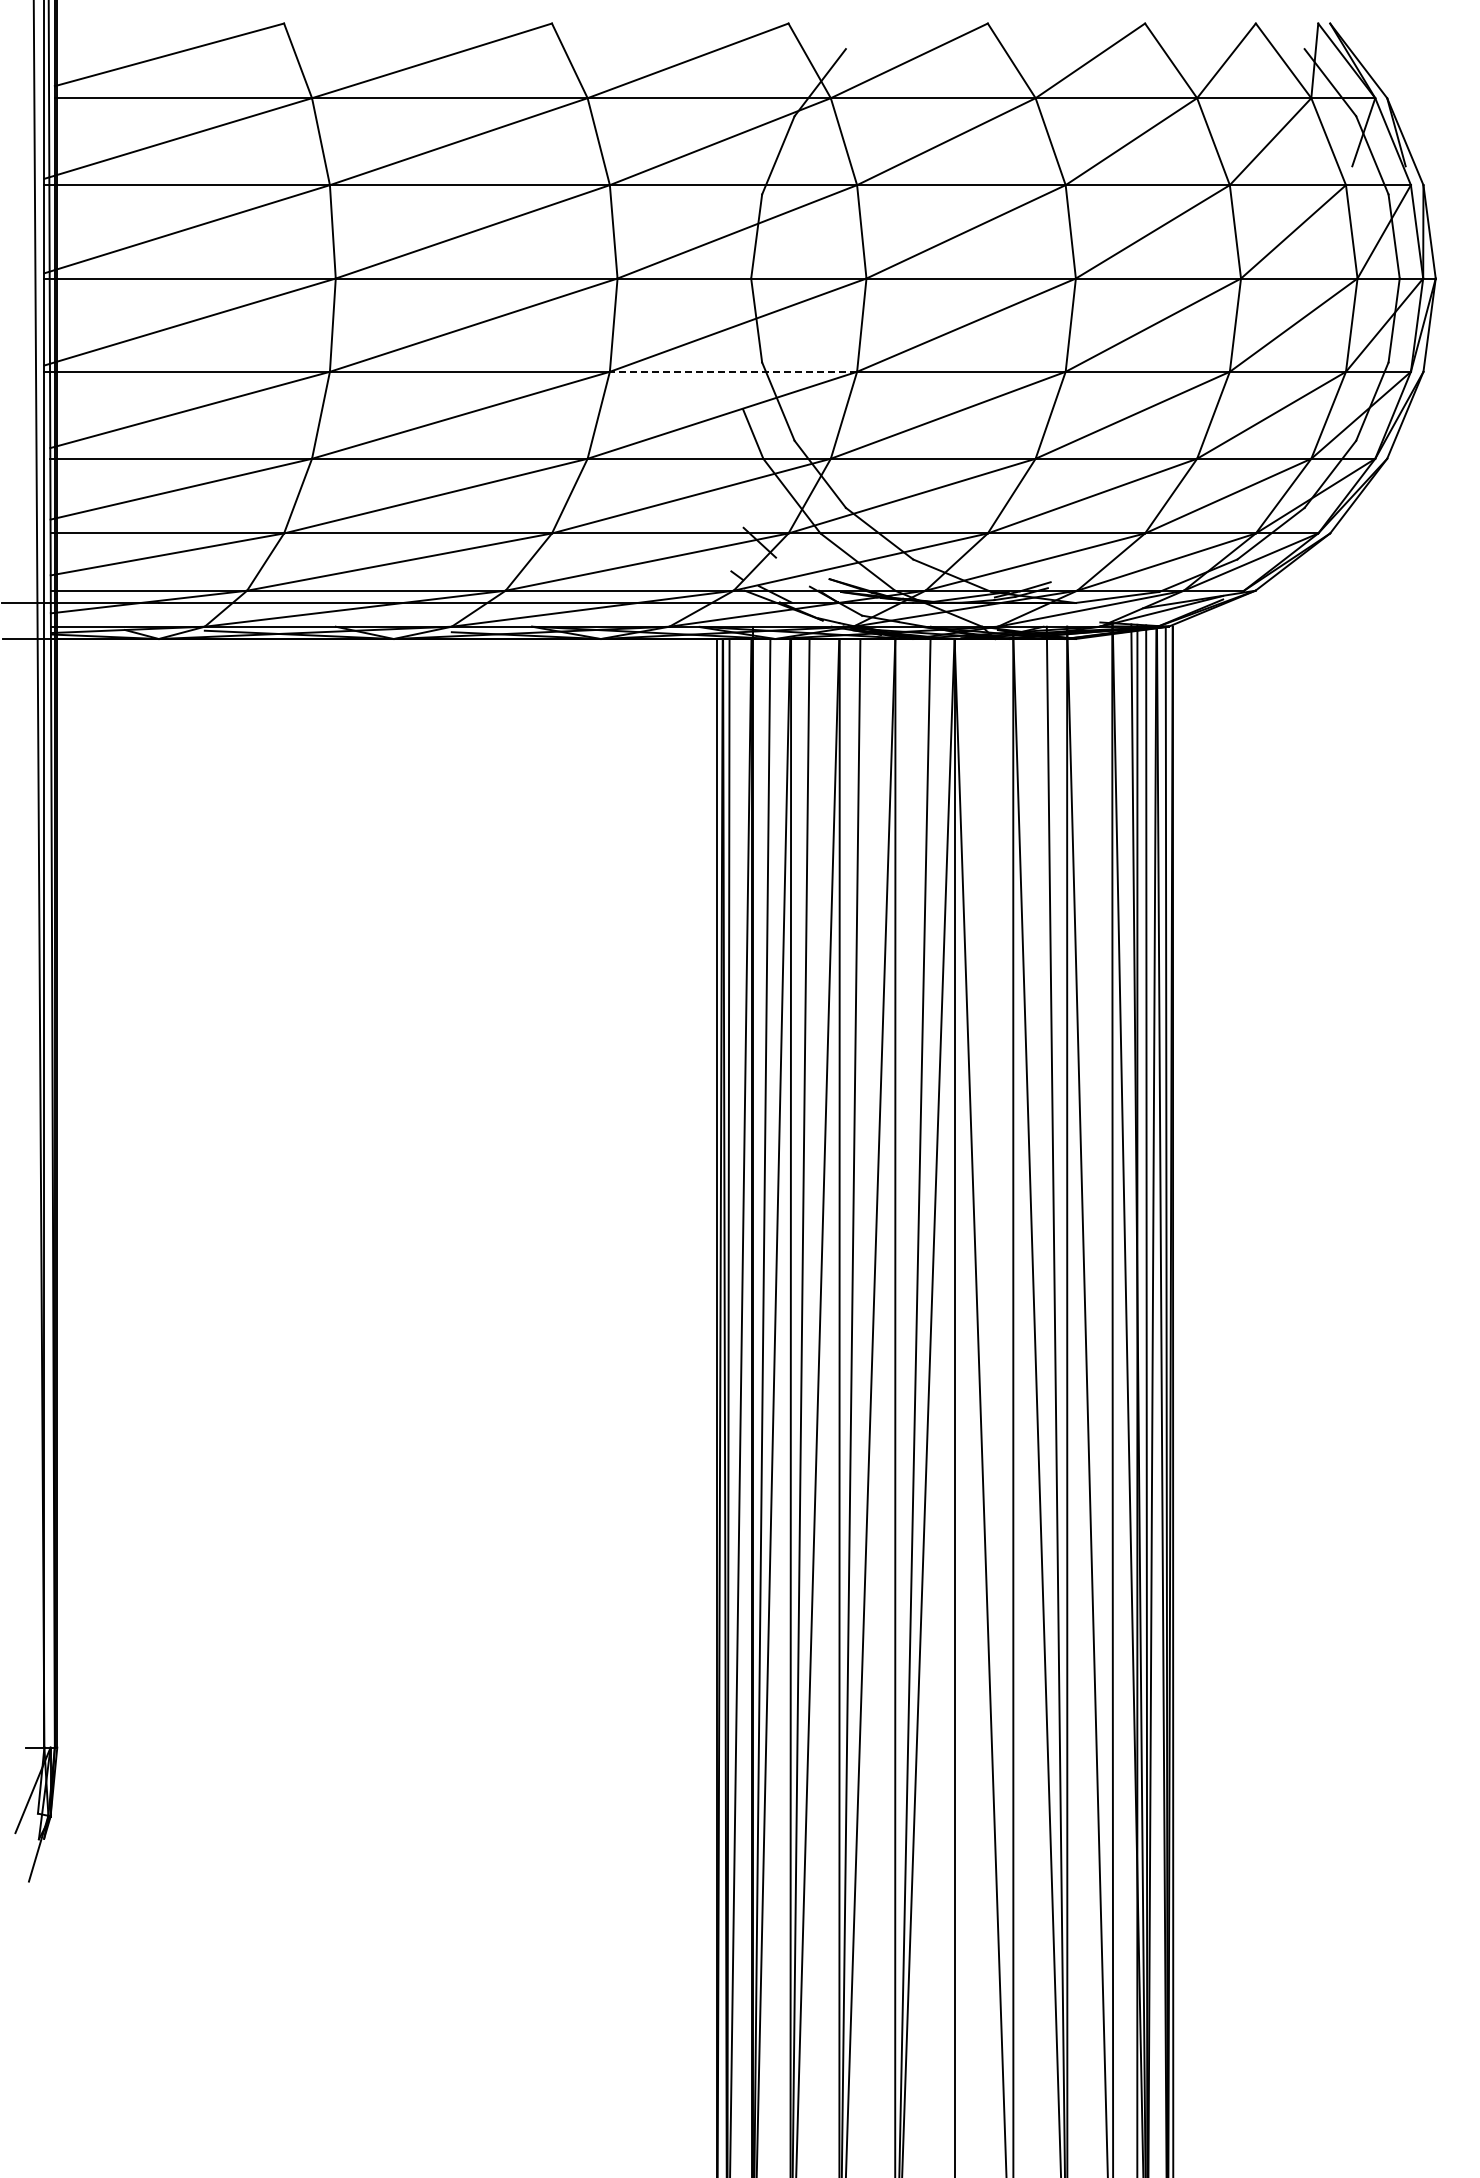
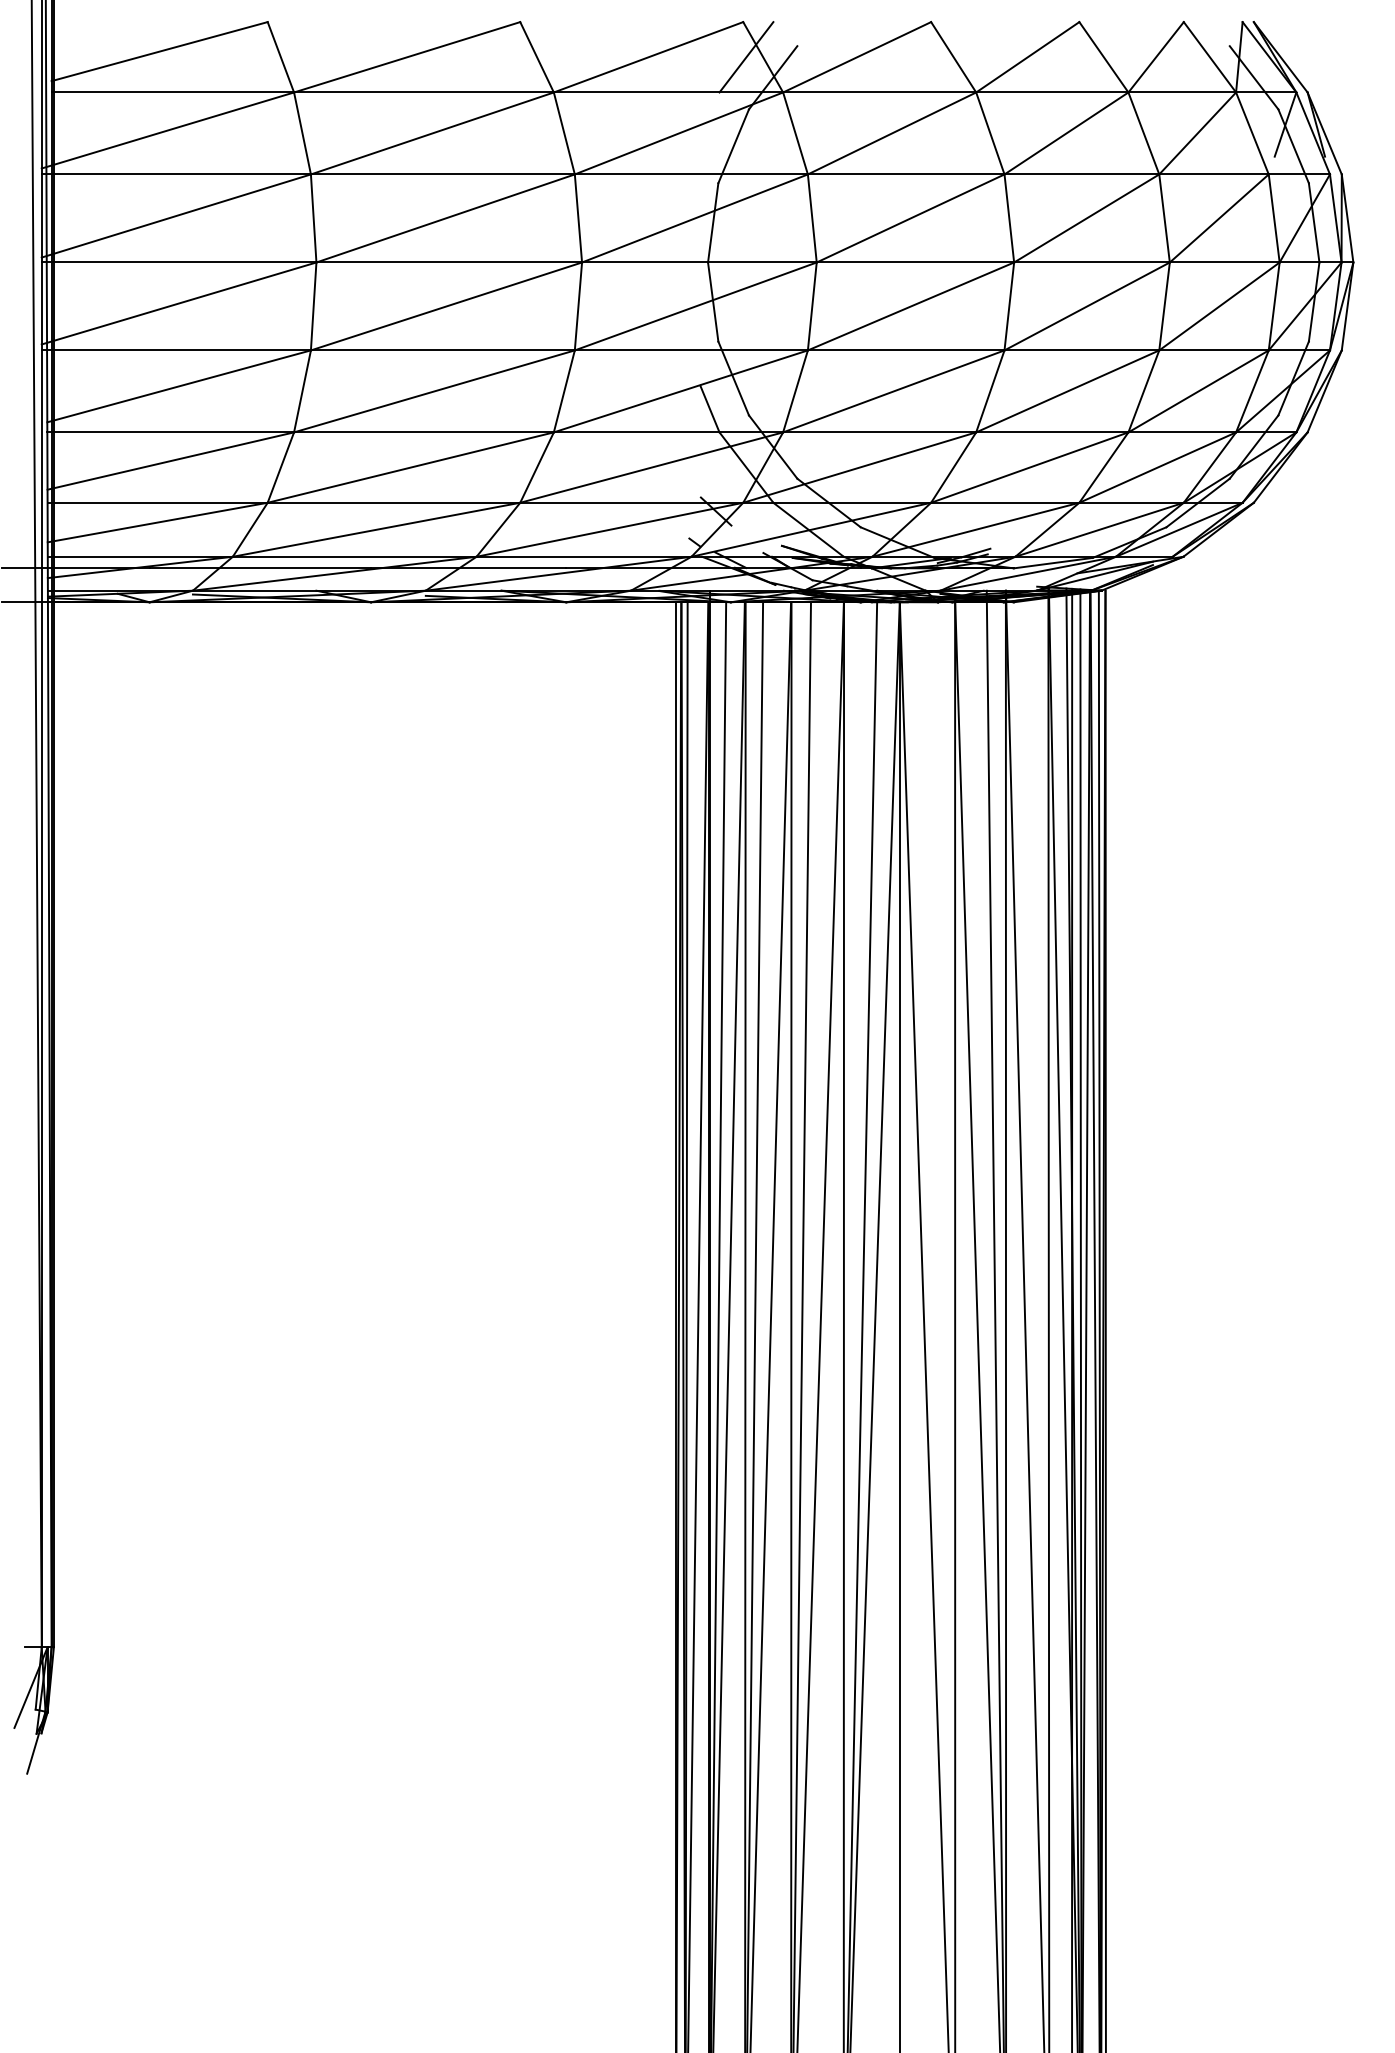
line: (791, 60) -> (746, 56), added
line: (733, 371) -> (691, 350), dashed -> solid

